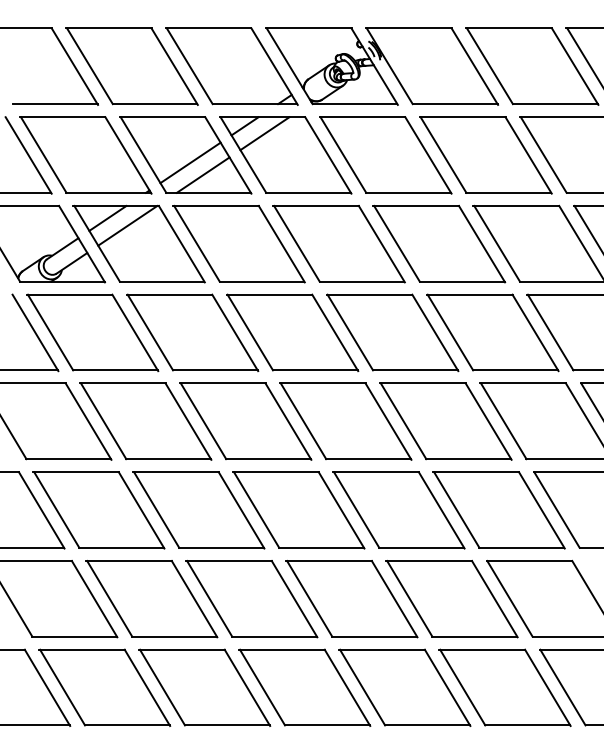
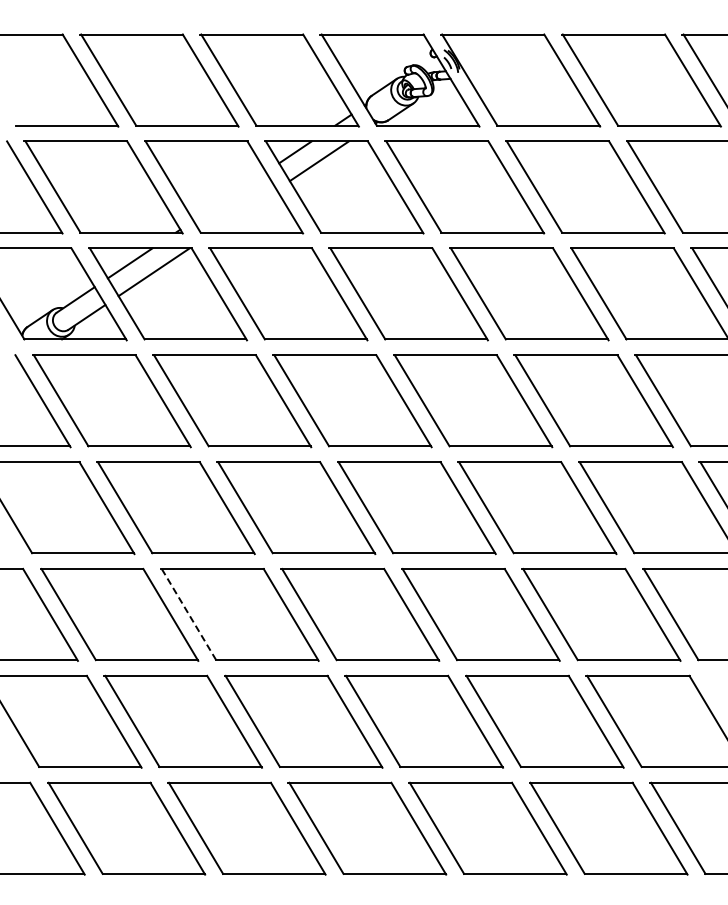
line: (190, 162) -> (229, 196), removed
line: (202, 174) -> (244, 210), removed
line: (156, 510) -> (188, 614), solid -> dashed

